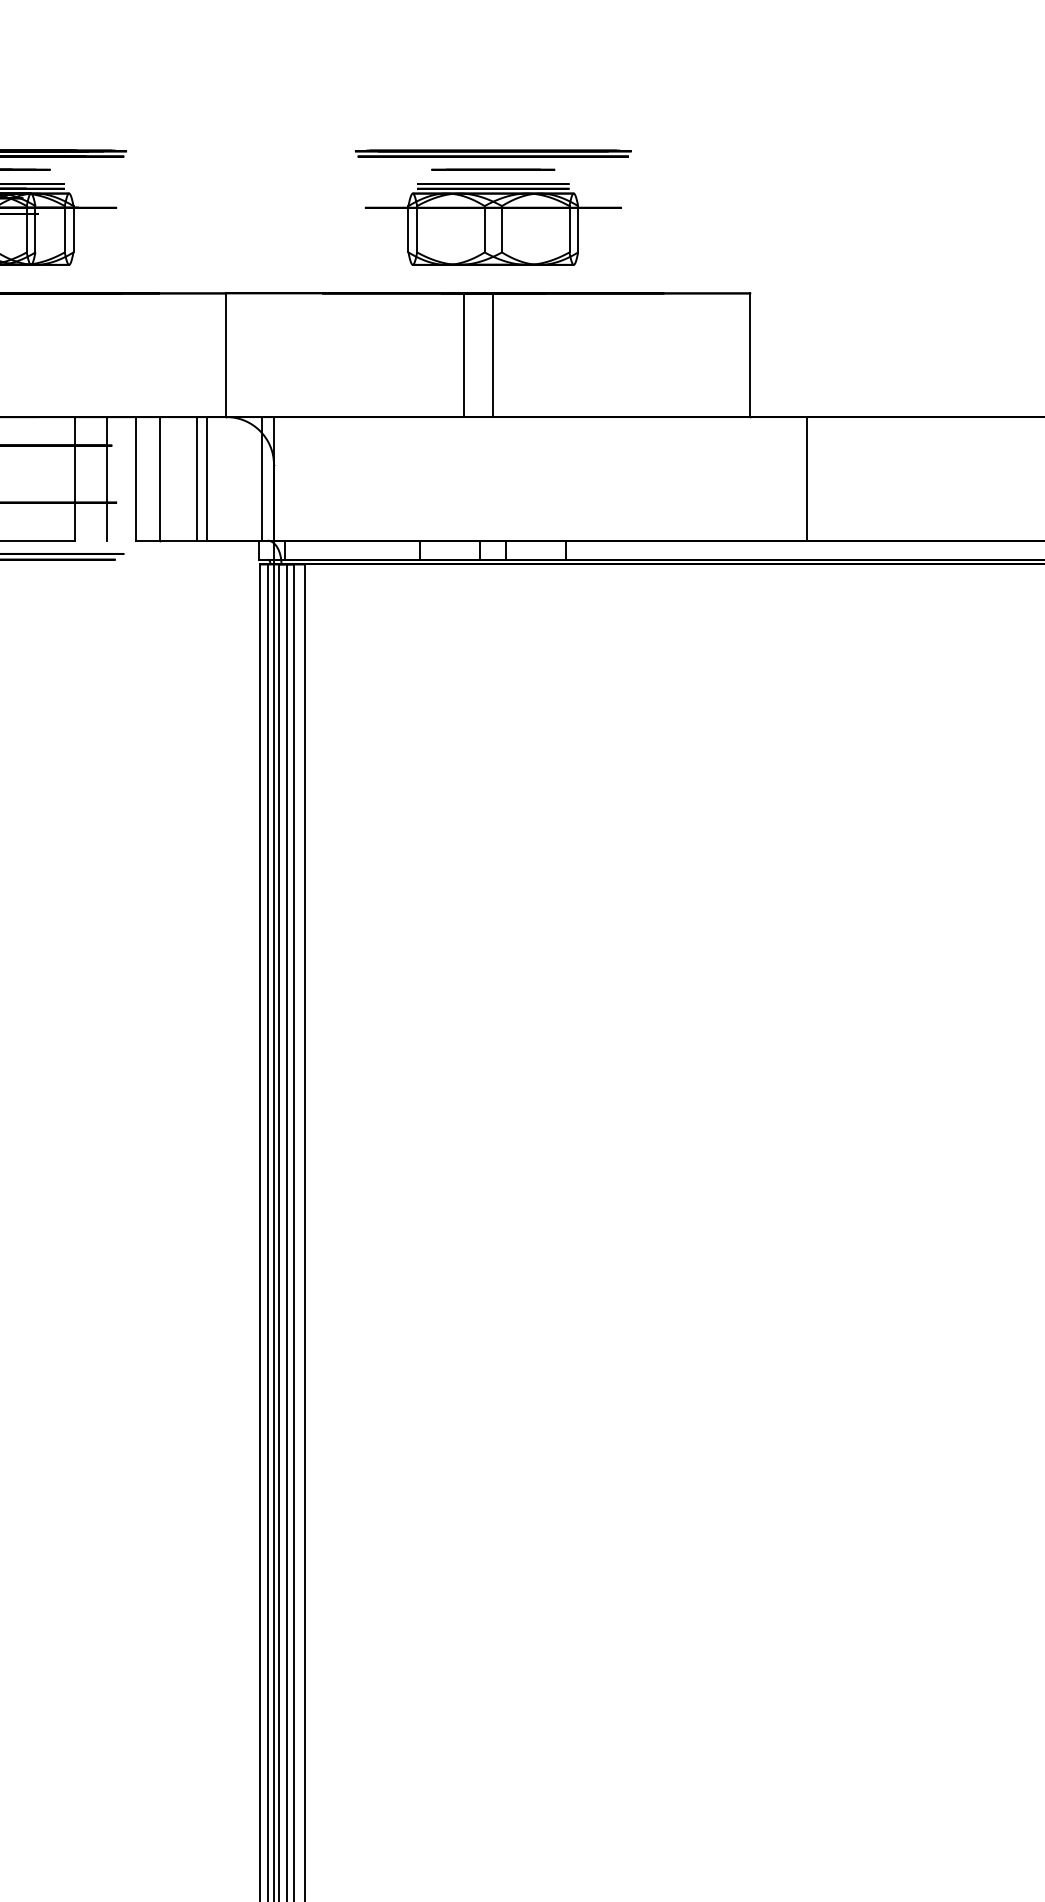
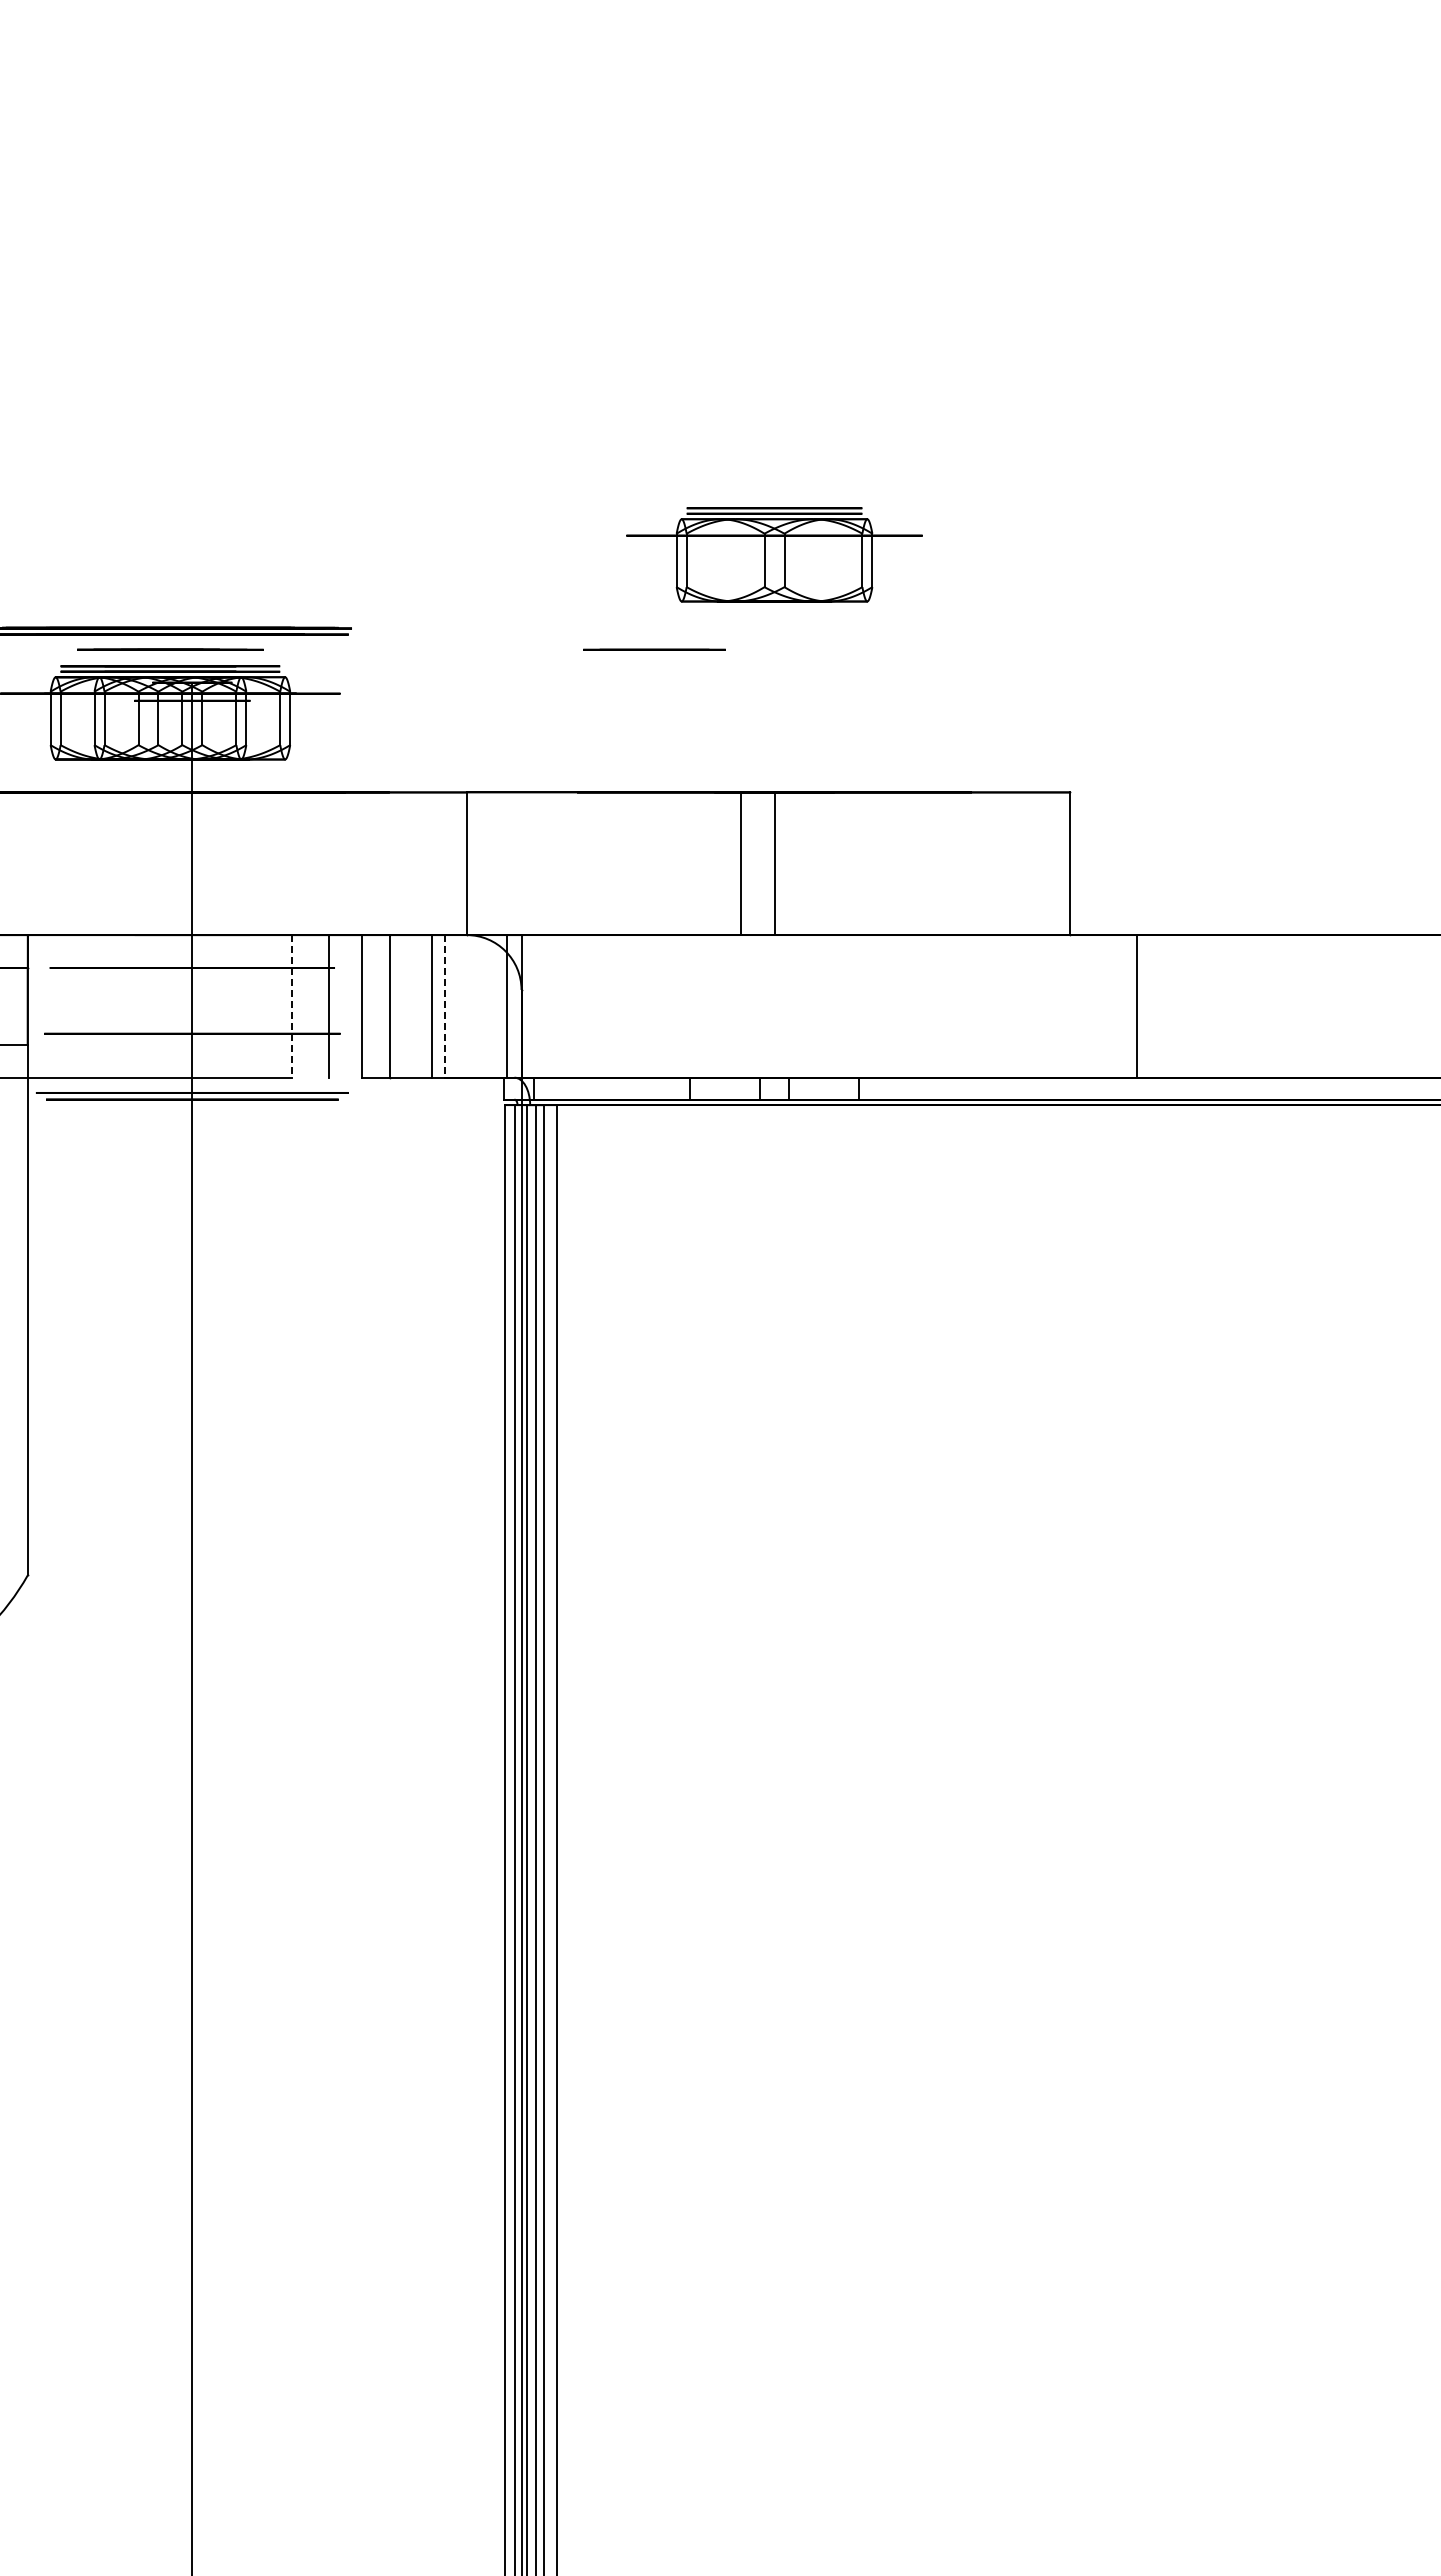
part: (493, 153) -> (774, 630), removed
line: (493, 169) -> (654, 649), moved
part: (493, 224) -> (774, 554), moved
line: (75, 478) -> (292, 1006), solid -> dashed
line: (207, 478) -> (444, 1006), solid -> dashed

